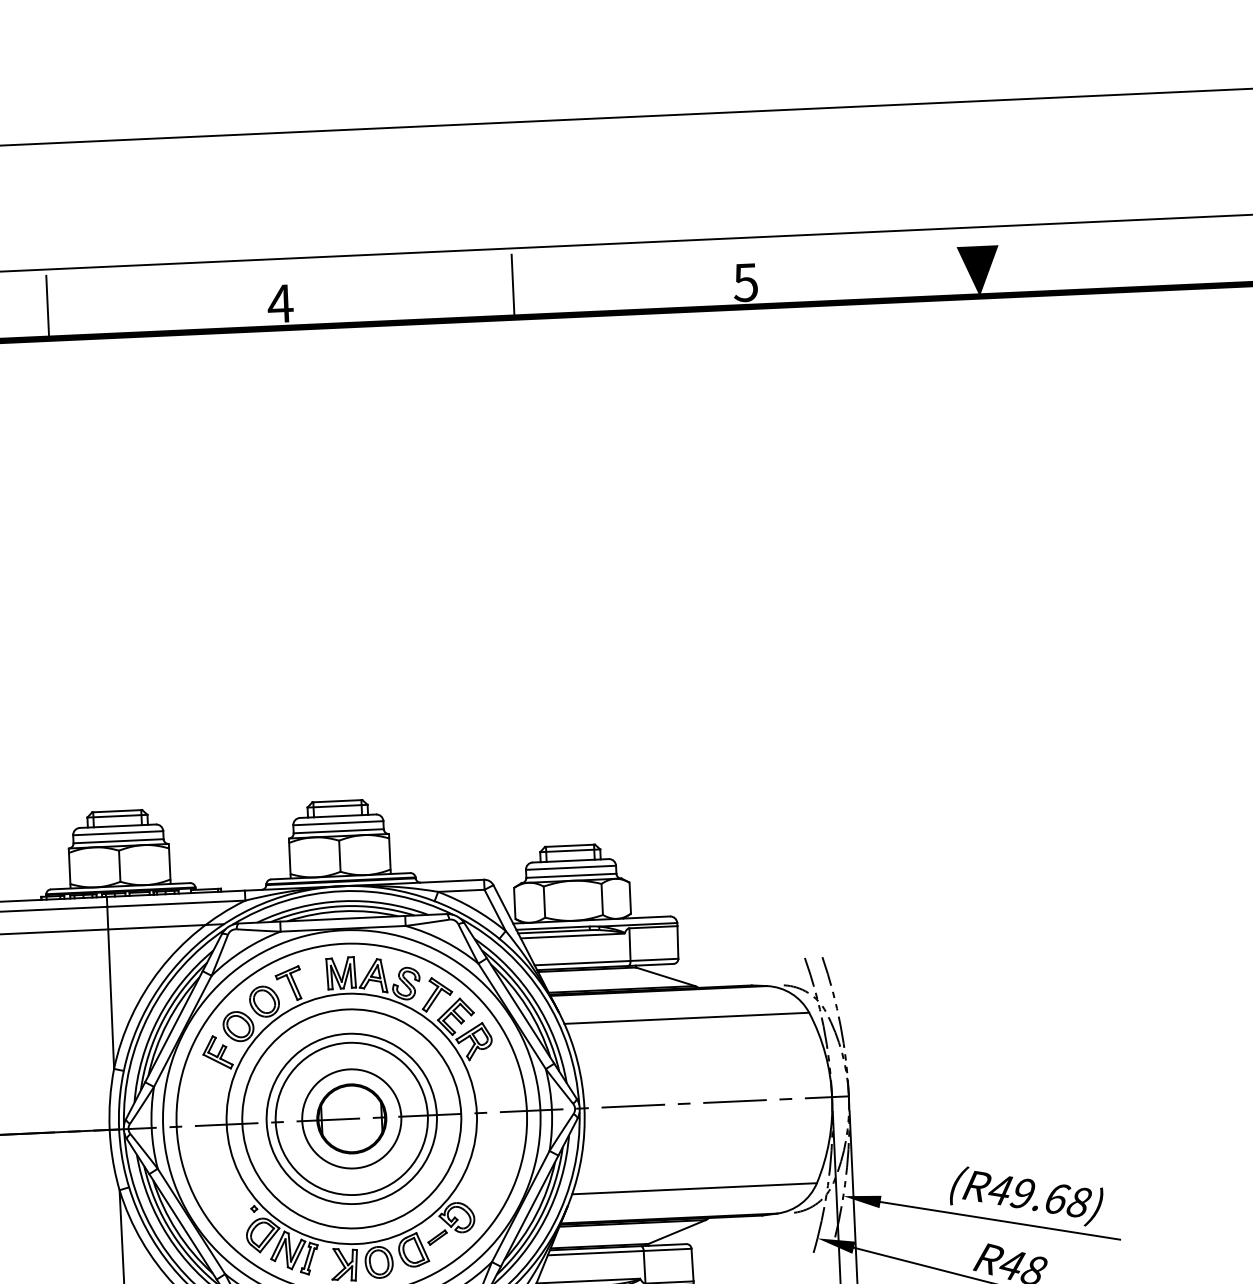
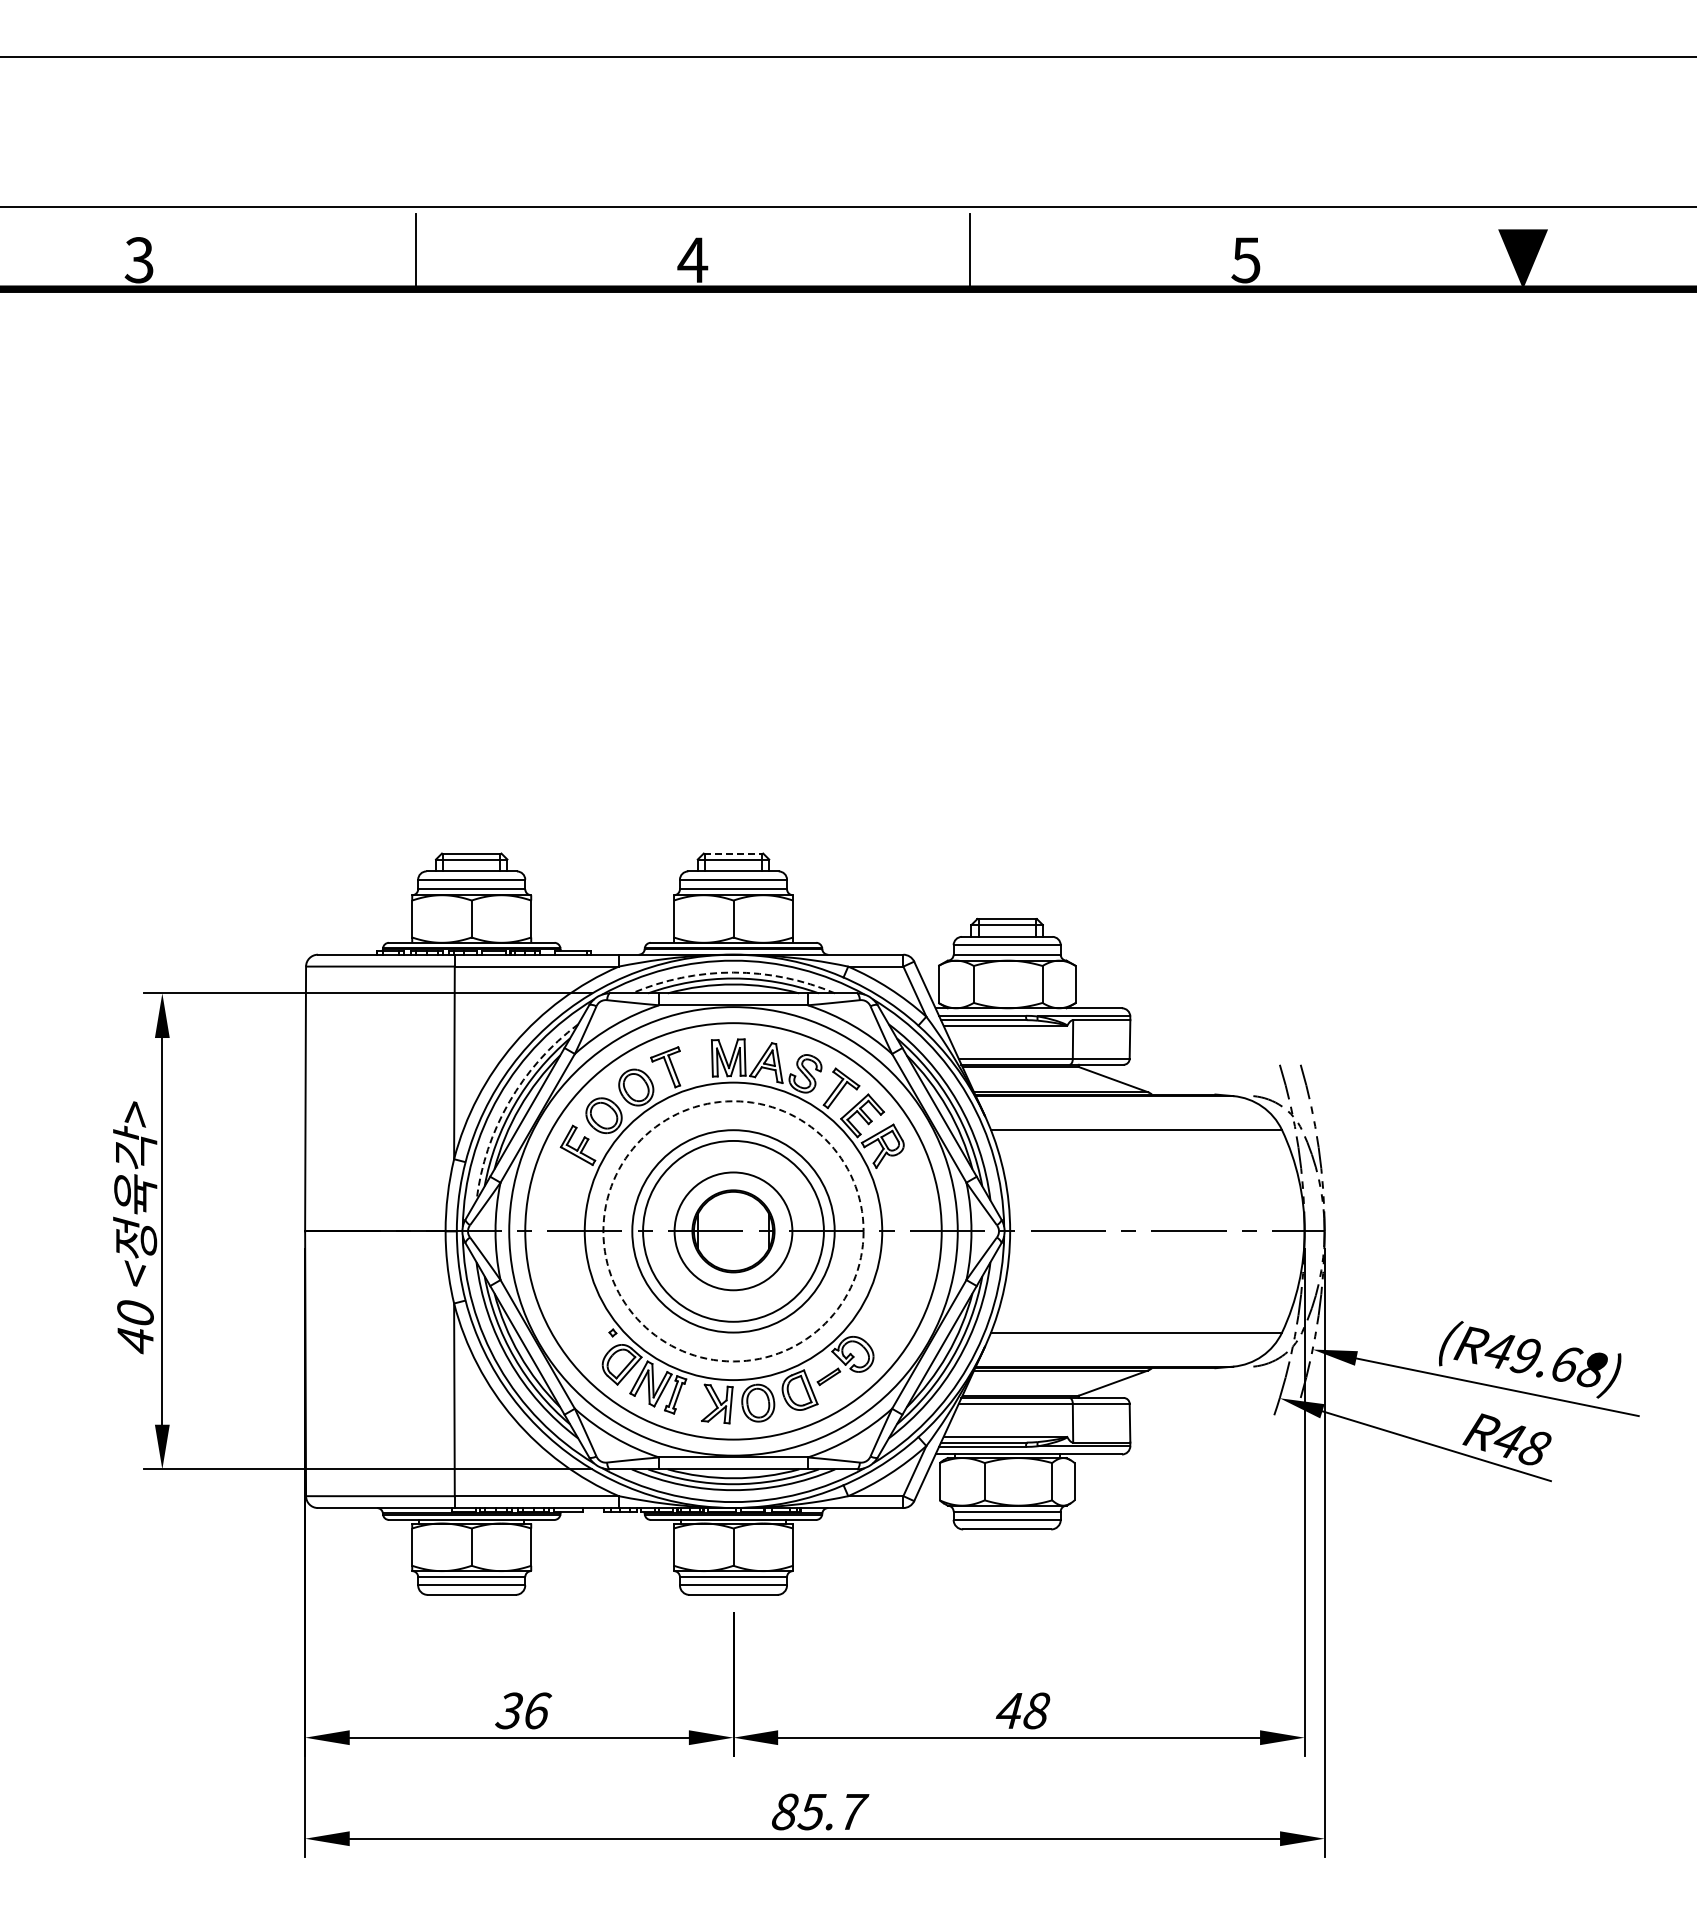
line: (337, 801) -> (733, 853), solid -> dashed
arc: (341, 901) -> (733, 972), solid -> dashed
arc: (158, 1018) -> (509, 1101), solid -> dashed
circle: (351, 1119) -> (733, 1231), solid -> dashed

